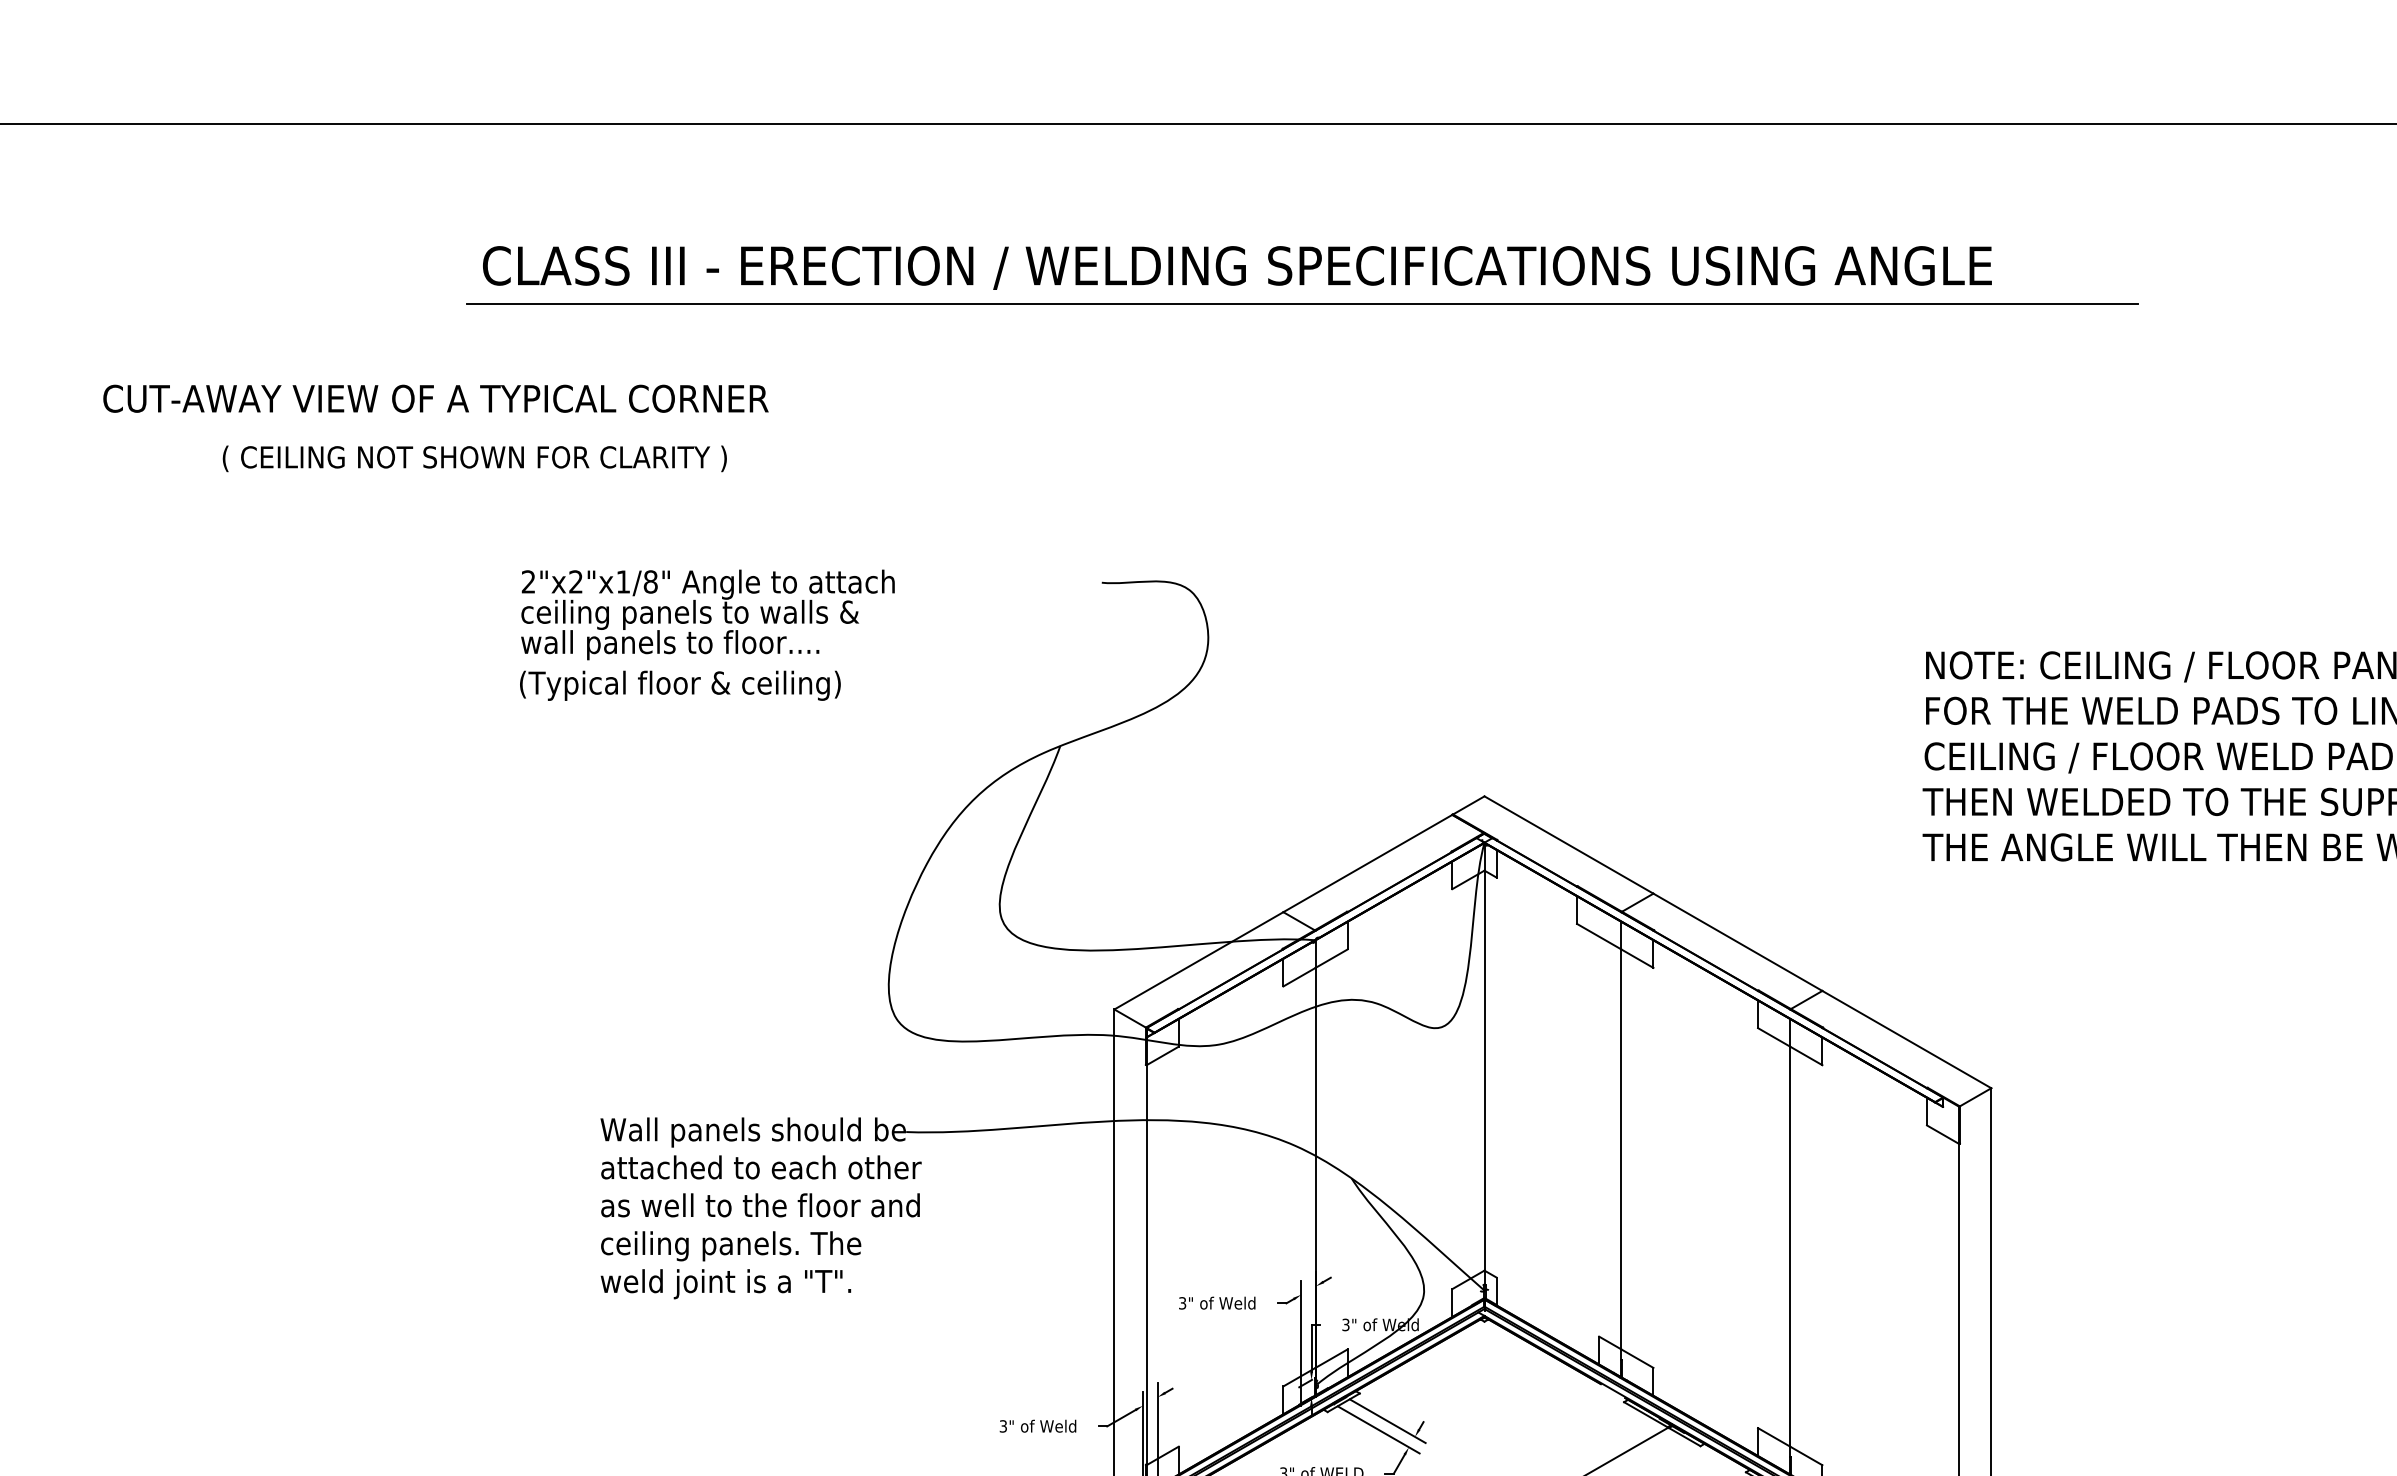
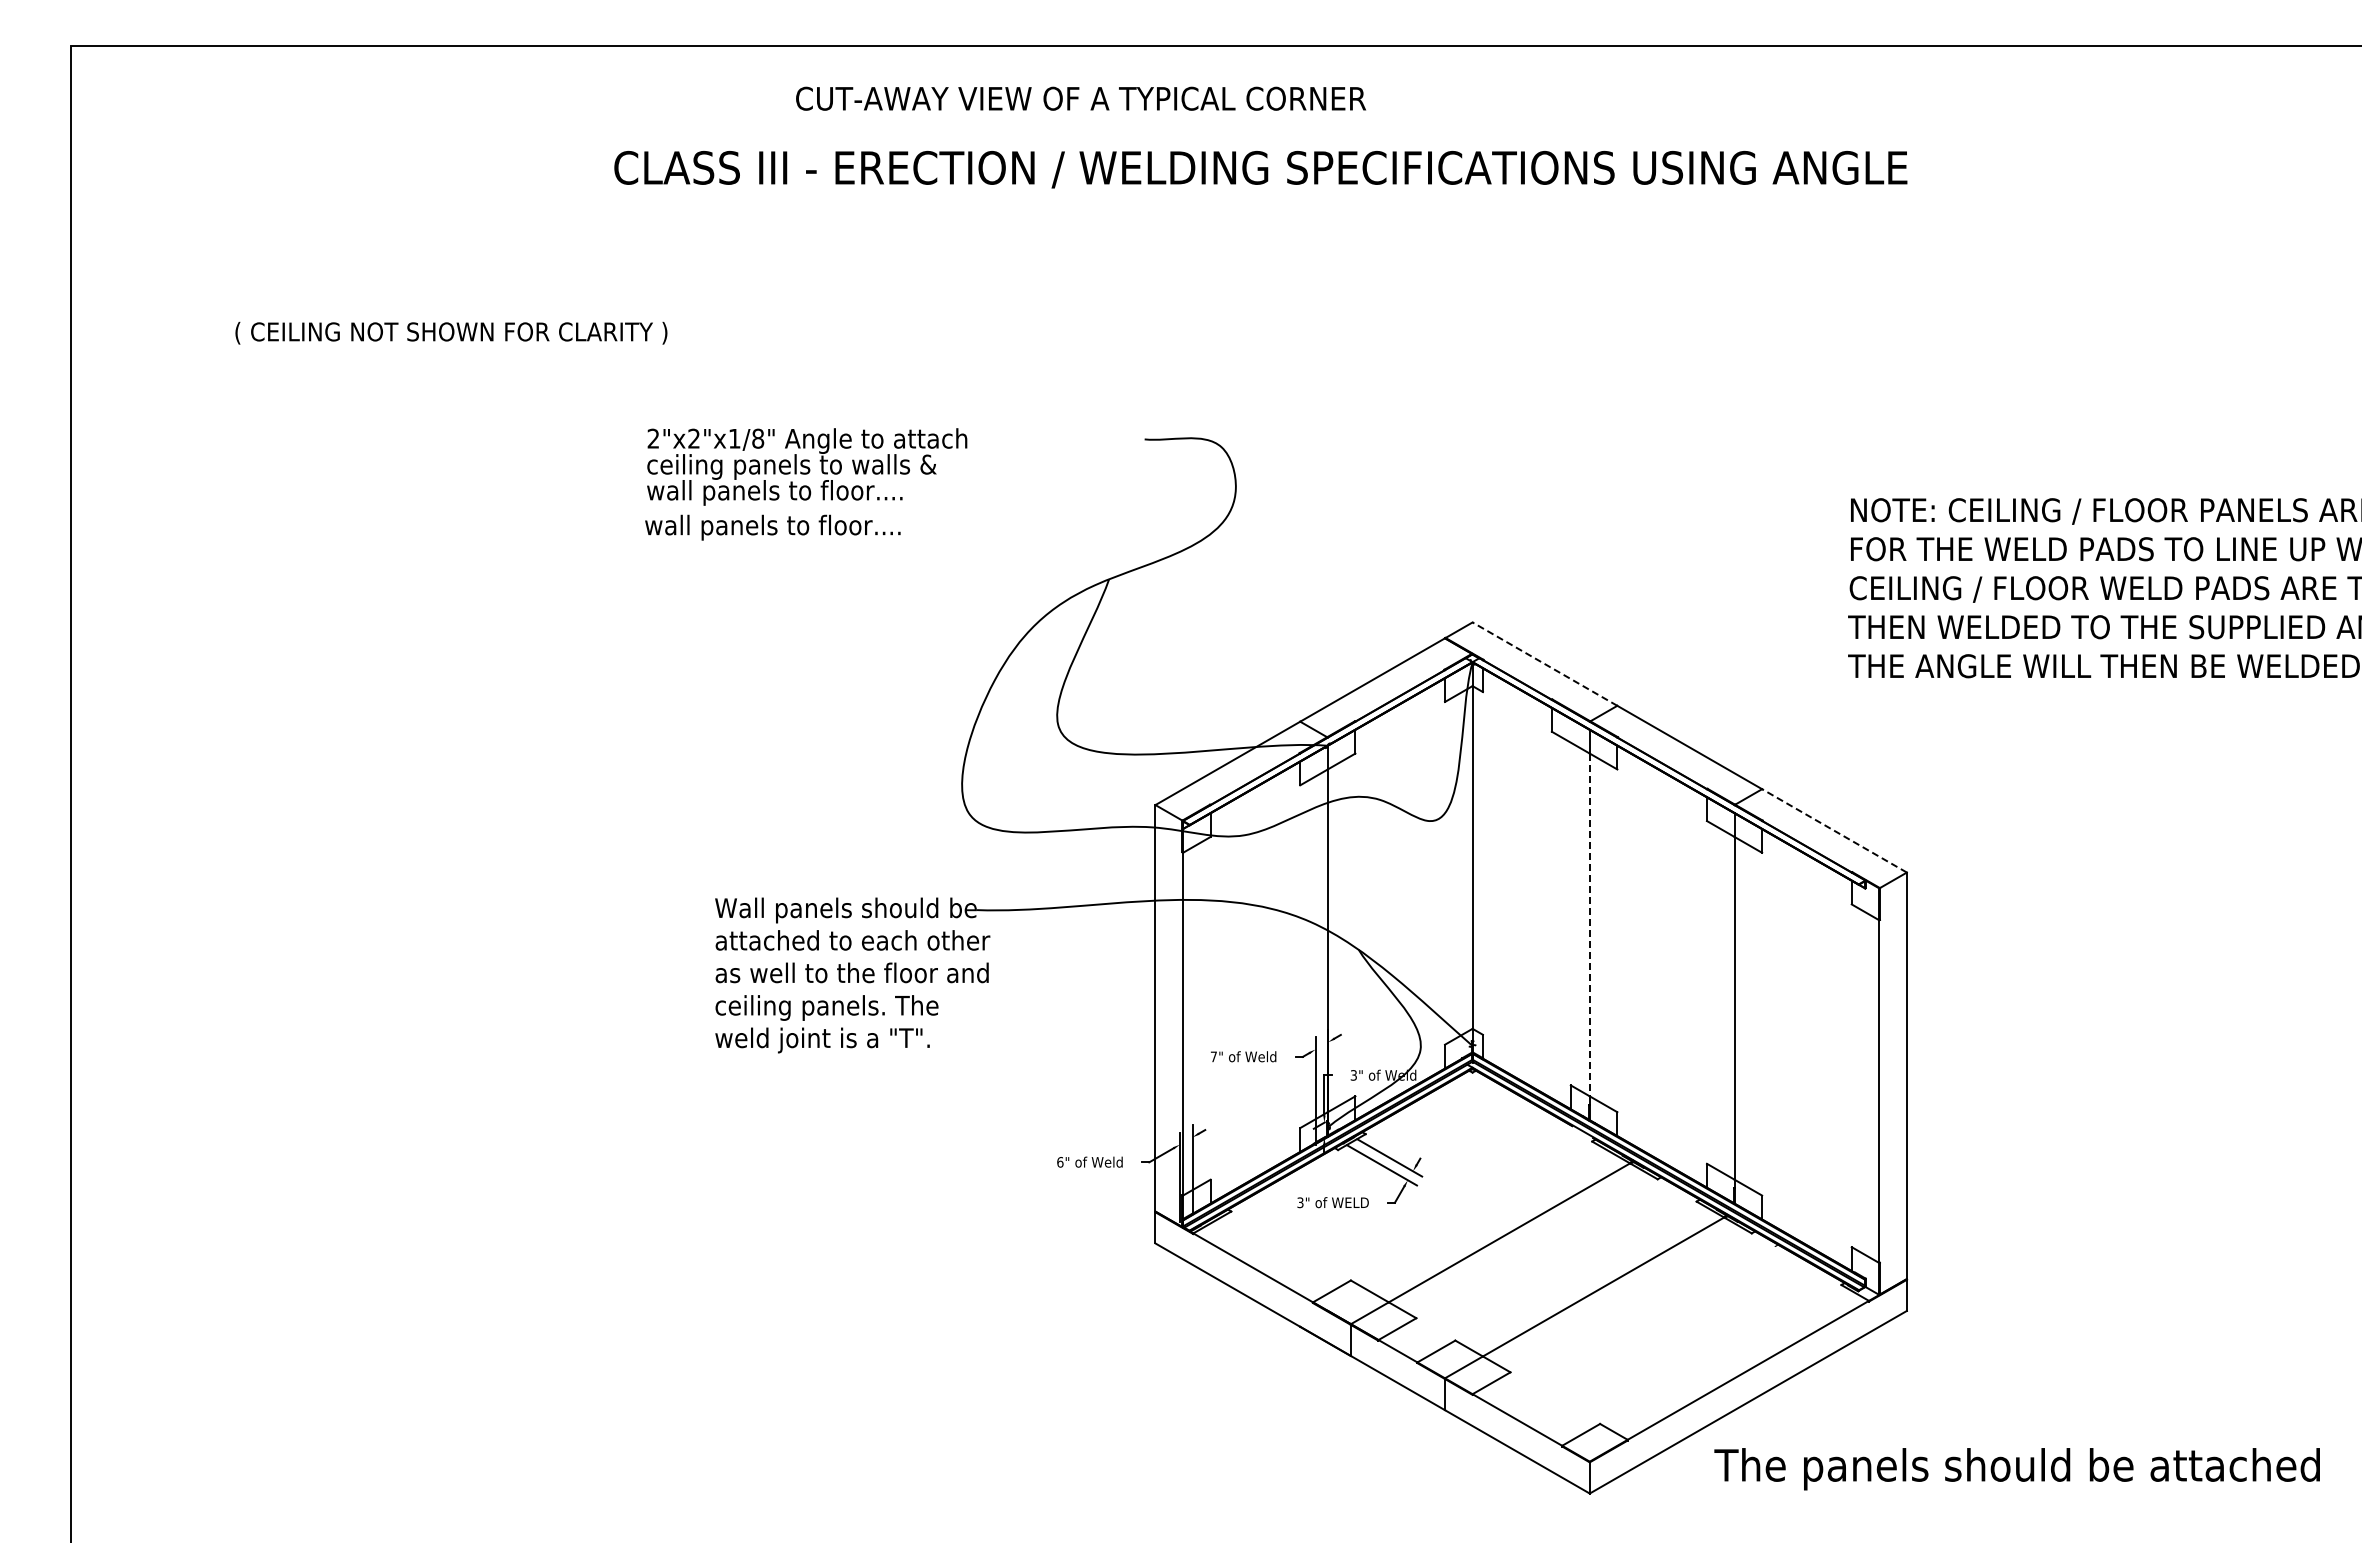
line: (1302, 303) -> (1316, 200), removed
text: (436, 398) -> (1081, 98), moved
text: (474, 457) -> (451, 332), moved
text: (679, 685) -> (782, 527), (Typical floor & ceiling) -> wall panels to floor....
line: (1568, 845) -> (1544, 664), solid -> dashed
line: (1906, 1039) -> (1834, 830), solid -> dashed
line: (1620, 1150) -> (1589, 925), solid -> dashed
text: (1182, 1302) -> (1213, 1056), 3" -> 7"
text: (1003, 1426) -> (1060, 1162), 3" -> 6"

